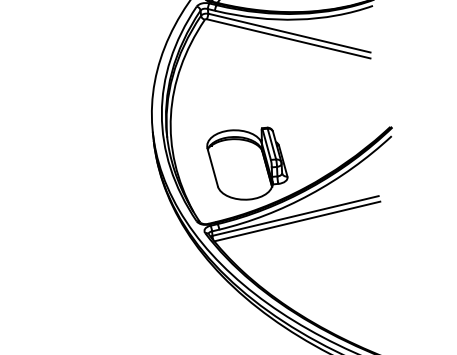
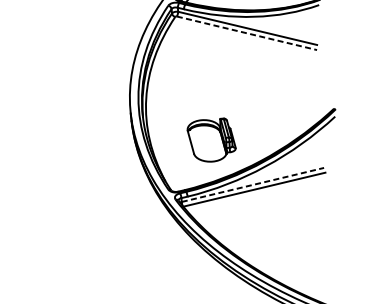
line: (289, 38) -> (247, 33), solid -> dashed
part: (247, 163) -> (211, 140), size x0.7
line: (296, 215) -> (253, 184), solid -> dashed

